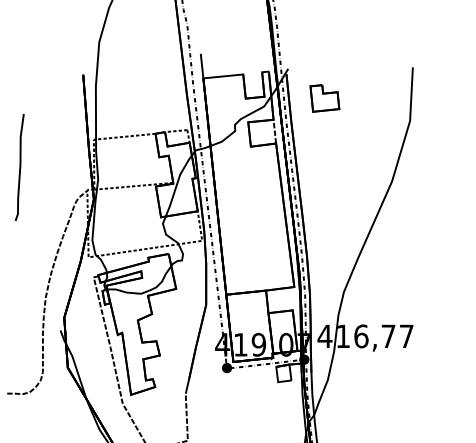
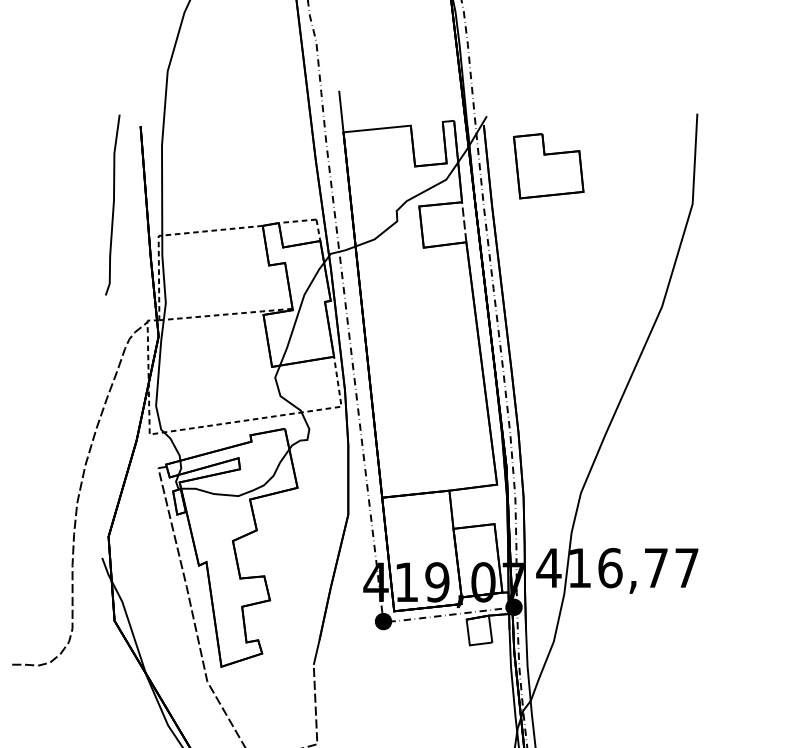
part: (324, 98) -> (548, 166), size x1.43
curve: (19, 167) -> (112, 205), moved

